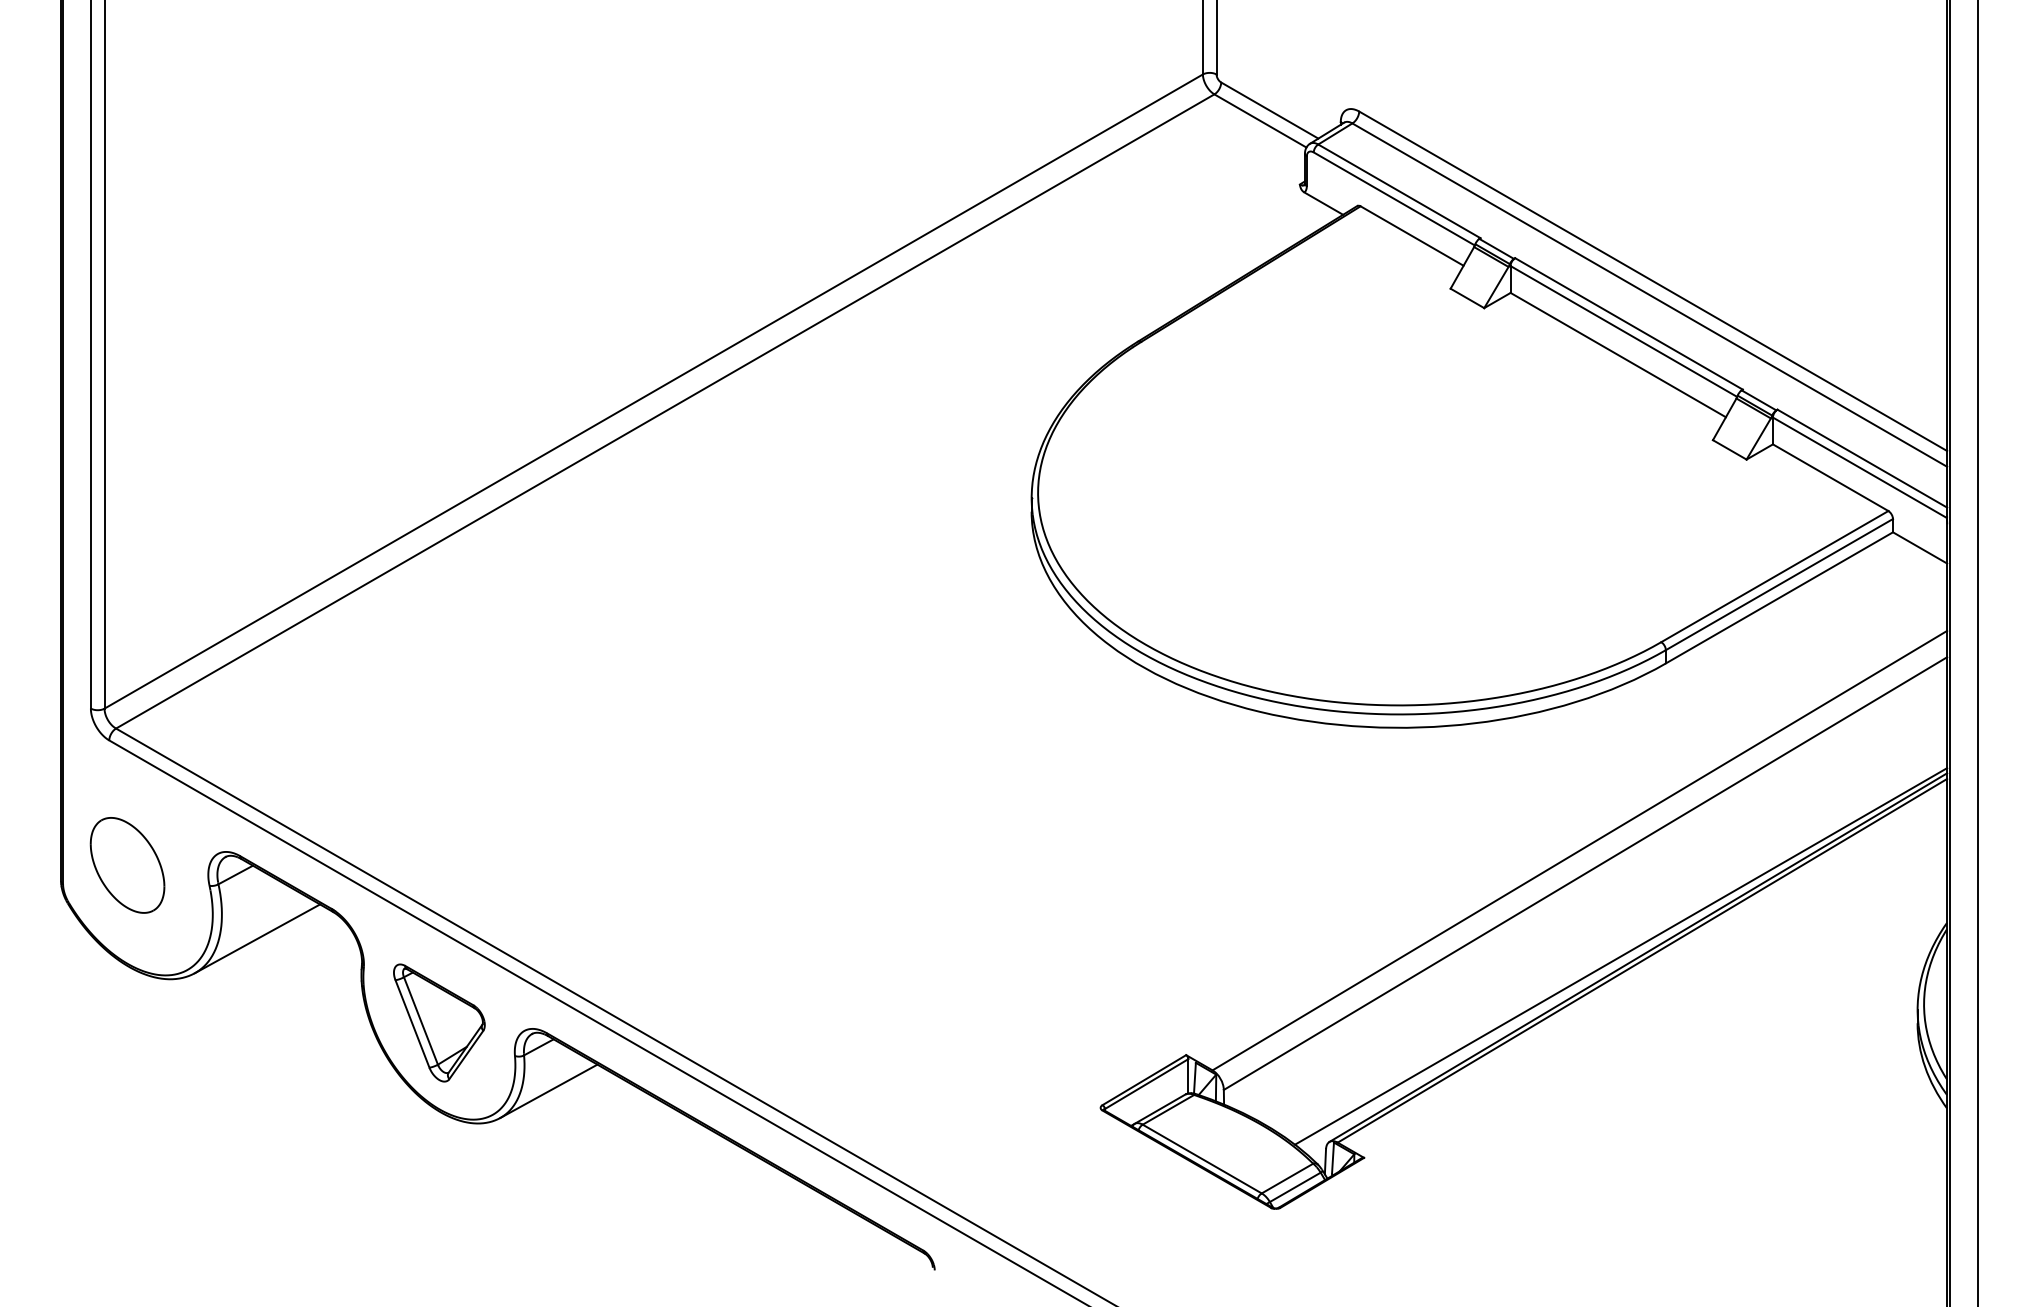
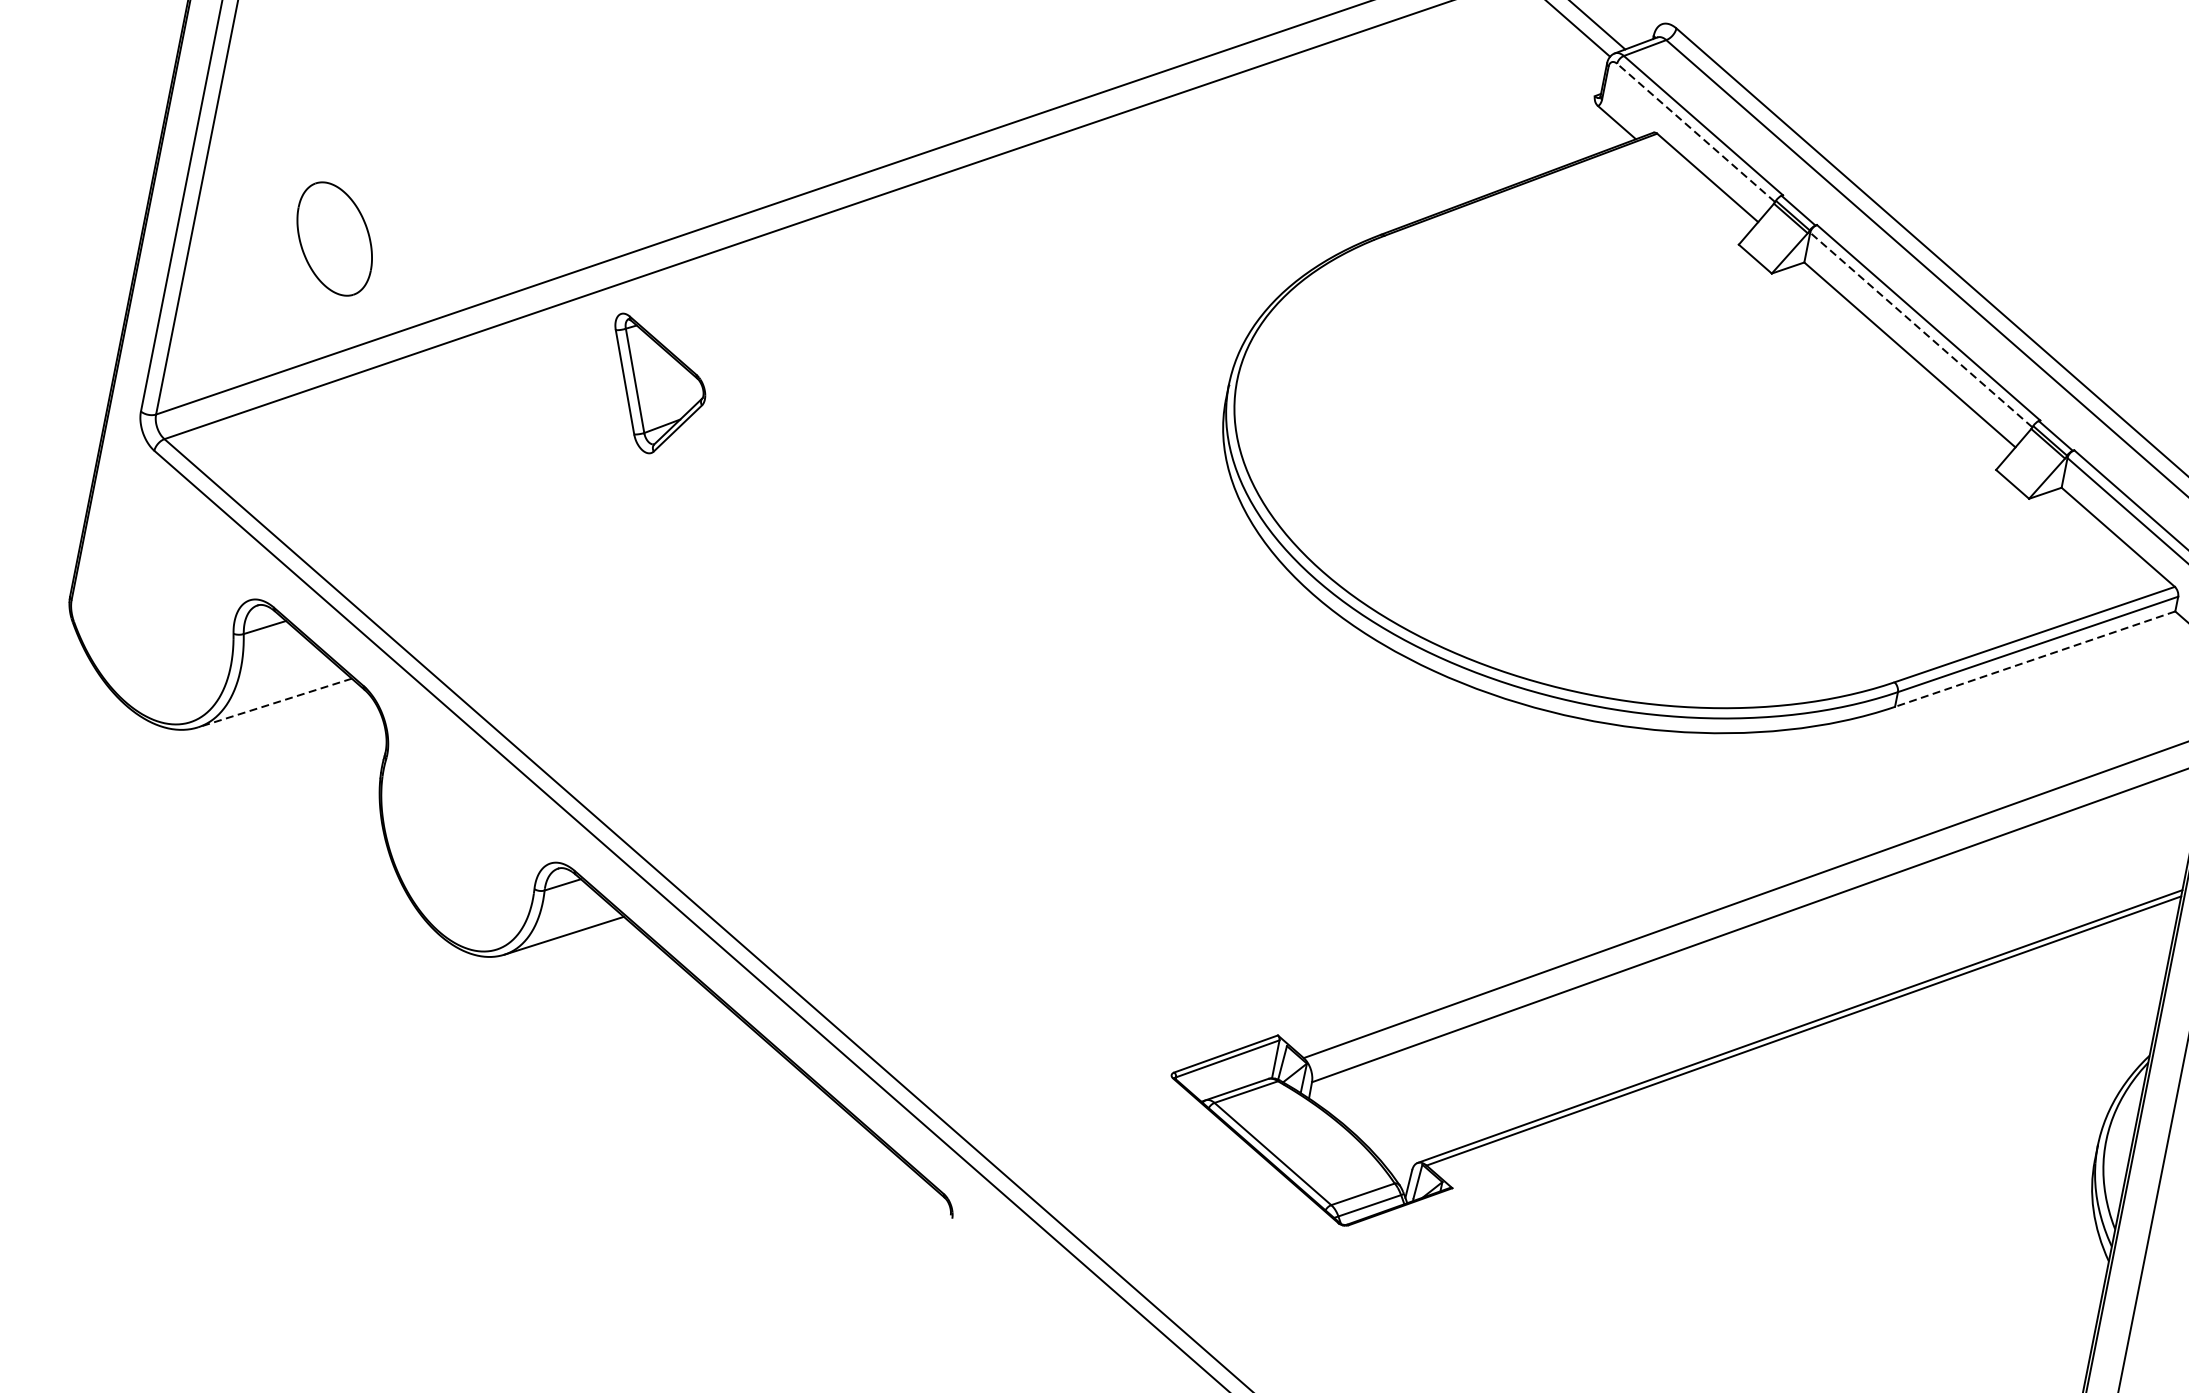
line: (1394, 198) -> (1696, 132), solid -> dashed
line: (1623, 331) -> (1920, 329), solid -> dashed
line: (1779, 598) -> (2035, 659), solid -> dashed
part: (127, 865) -> (334, 239), moved
line: (257, 939) -> (274, 703), solid -> dashed
line: (1620, 956) -> (1780, 1021), removed
part: (439, 1022) -> (655, 386), moved

